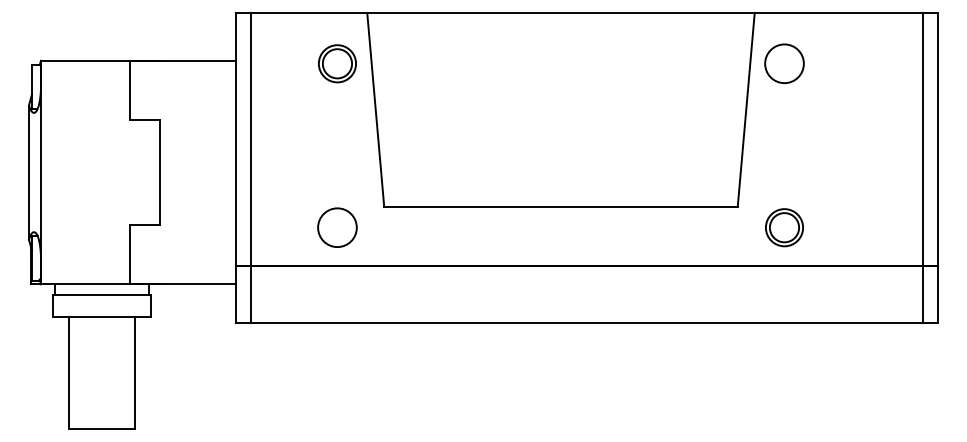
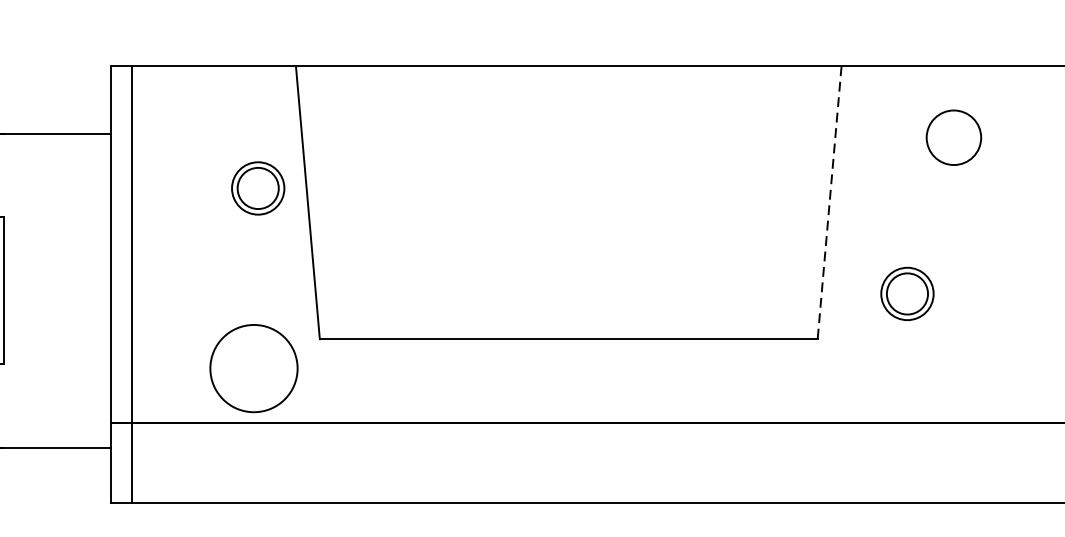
part: (337, 63) -> (258, 188), moved
circle: (784, 63) -> (953, 137), moved
line: (746, 110) -> (829, 203), solid -> dashed
circle: (337, 227) -> (254, 368), size x1.6
part: (784, 227) -> (907, 293), moved

